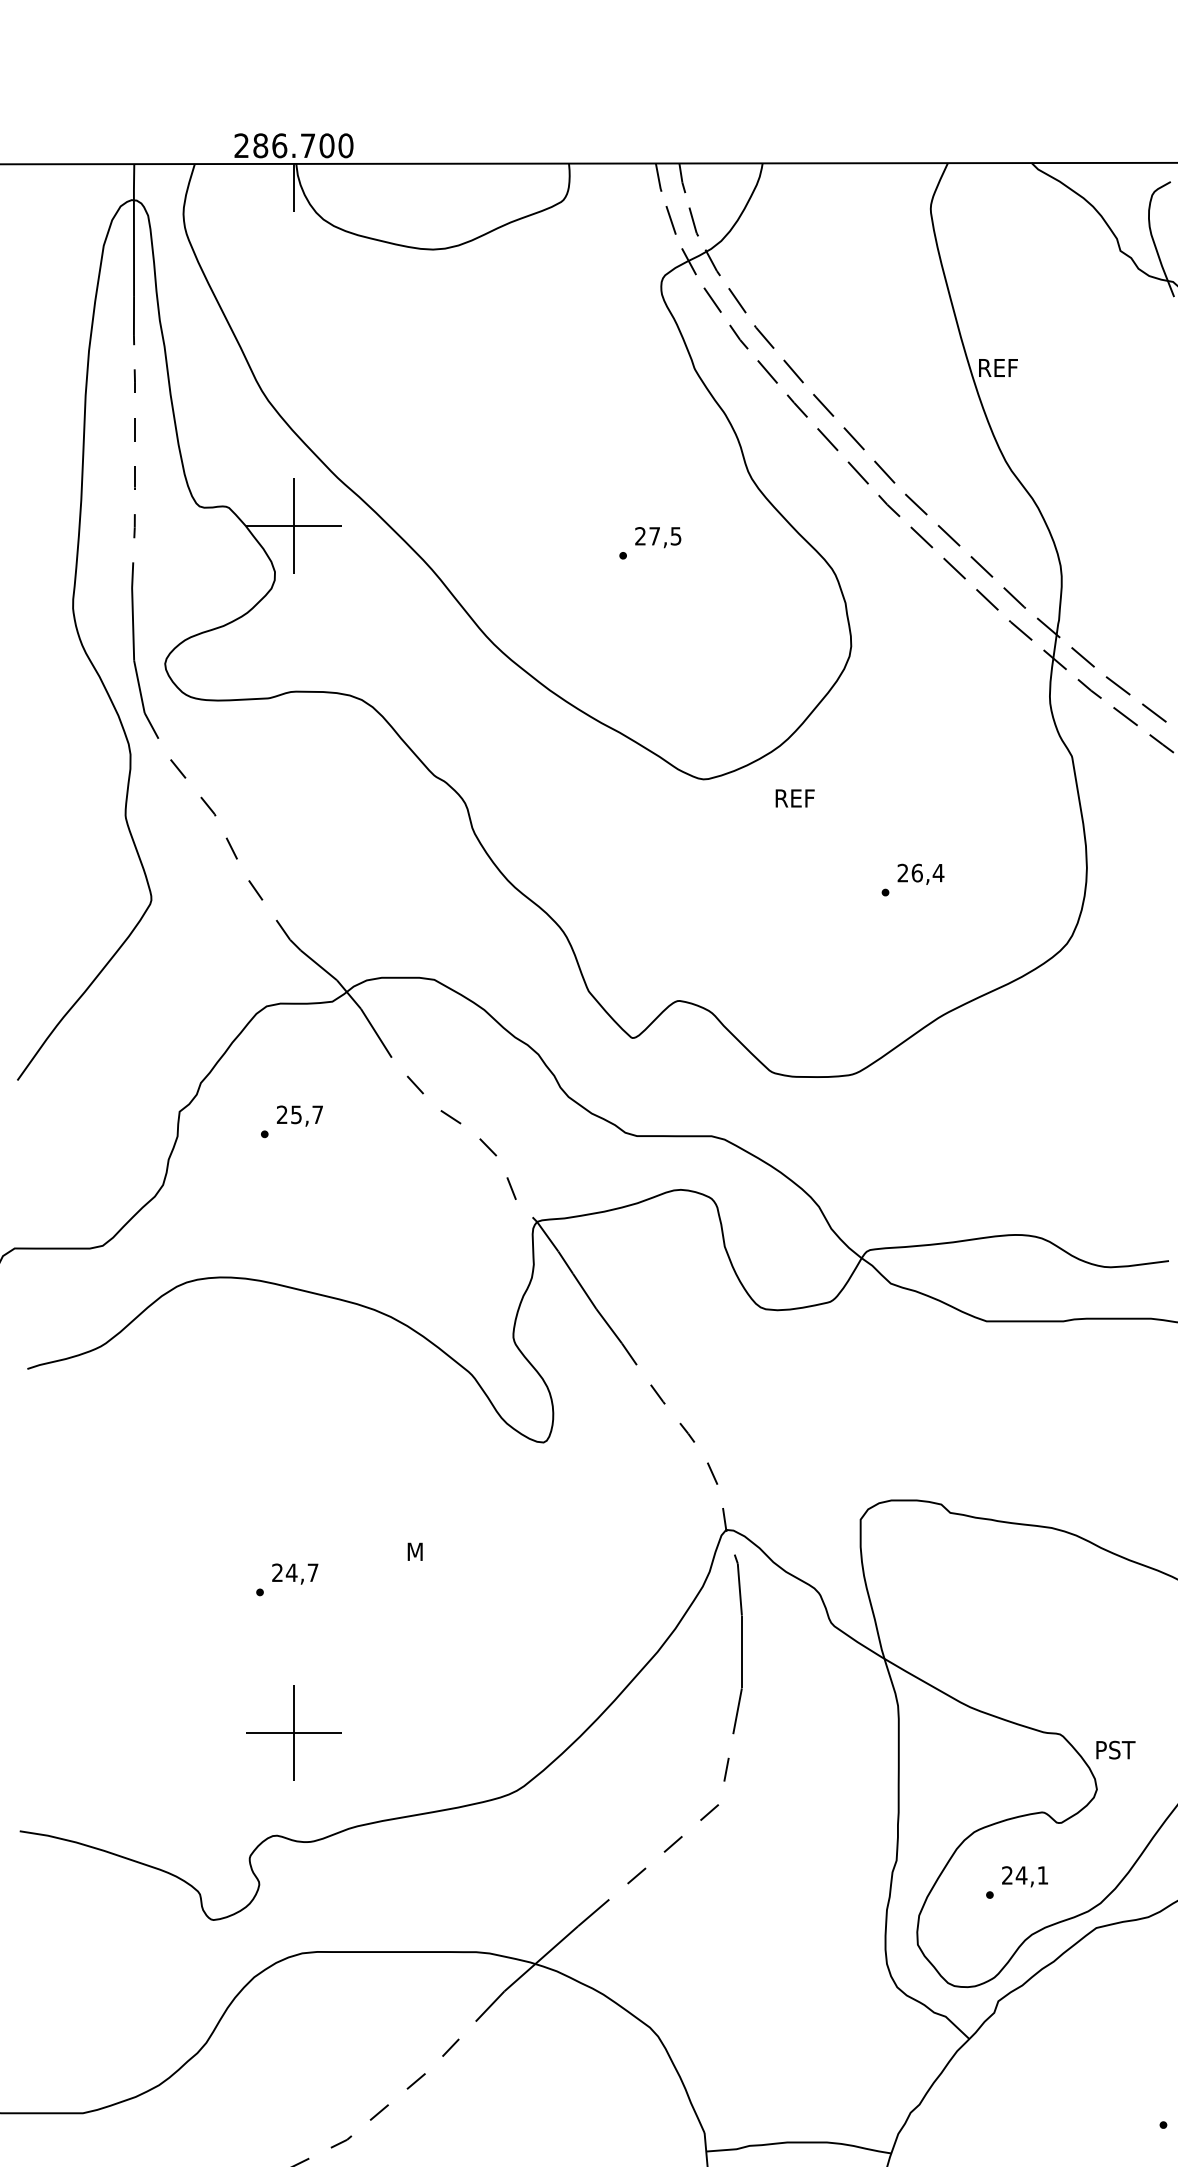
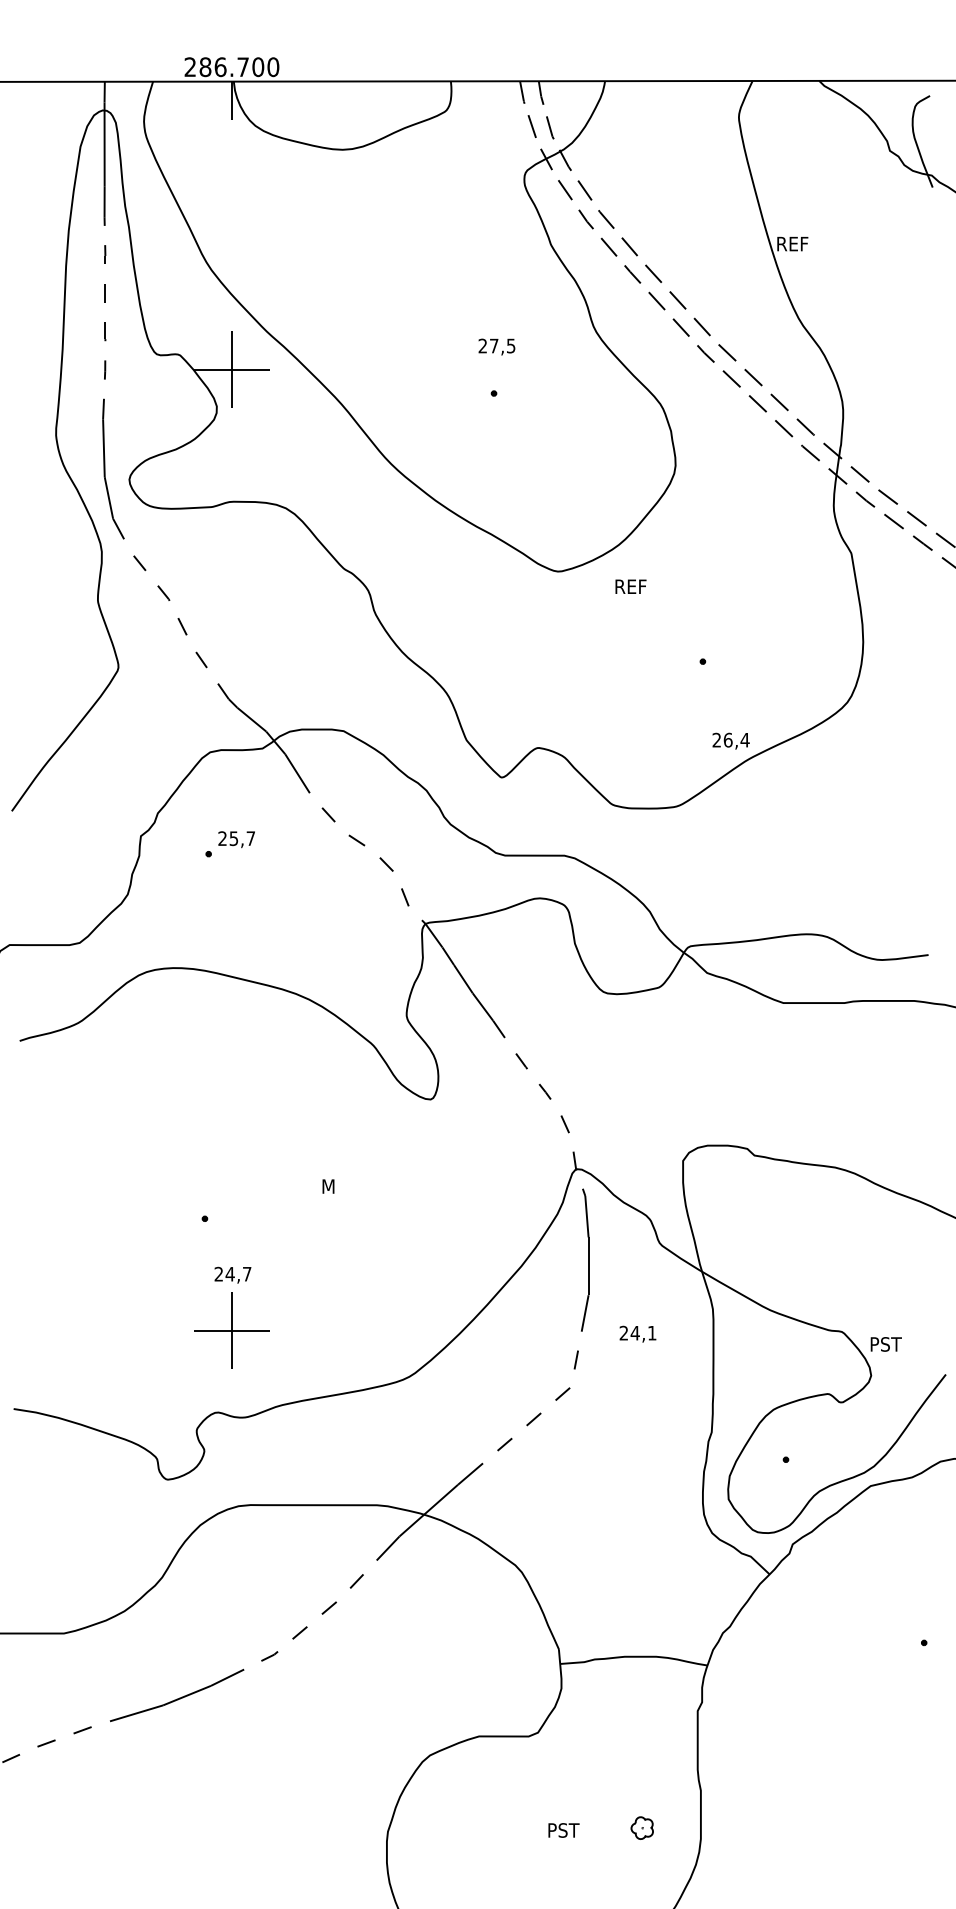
text: (657, 536) -> (496, 346), moved
text: (920, 873) -> (730, 740), moved
text: (294, 1573) -> (232, 1274), moved
text: (1024, 1875) -> (637, 1333), moved

